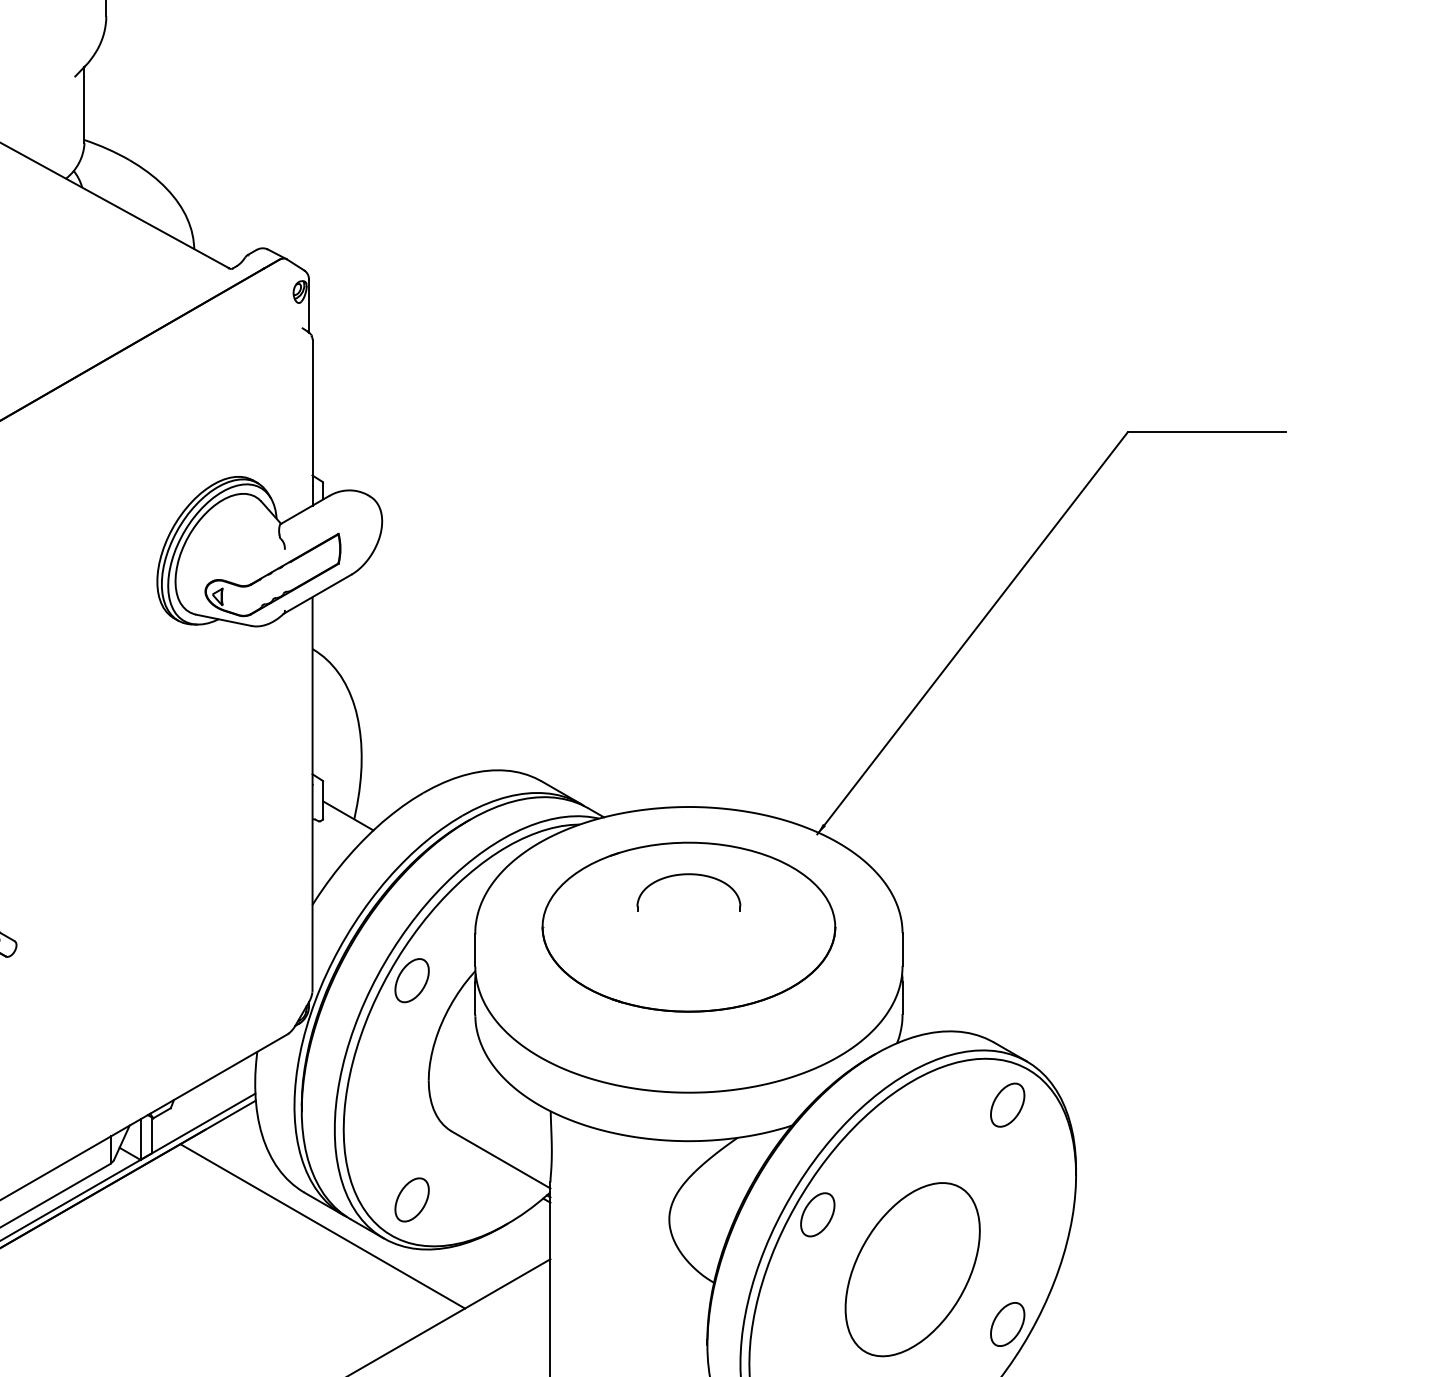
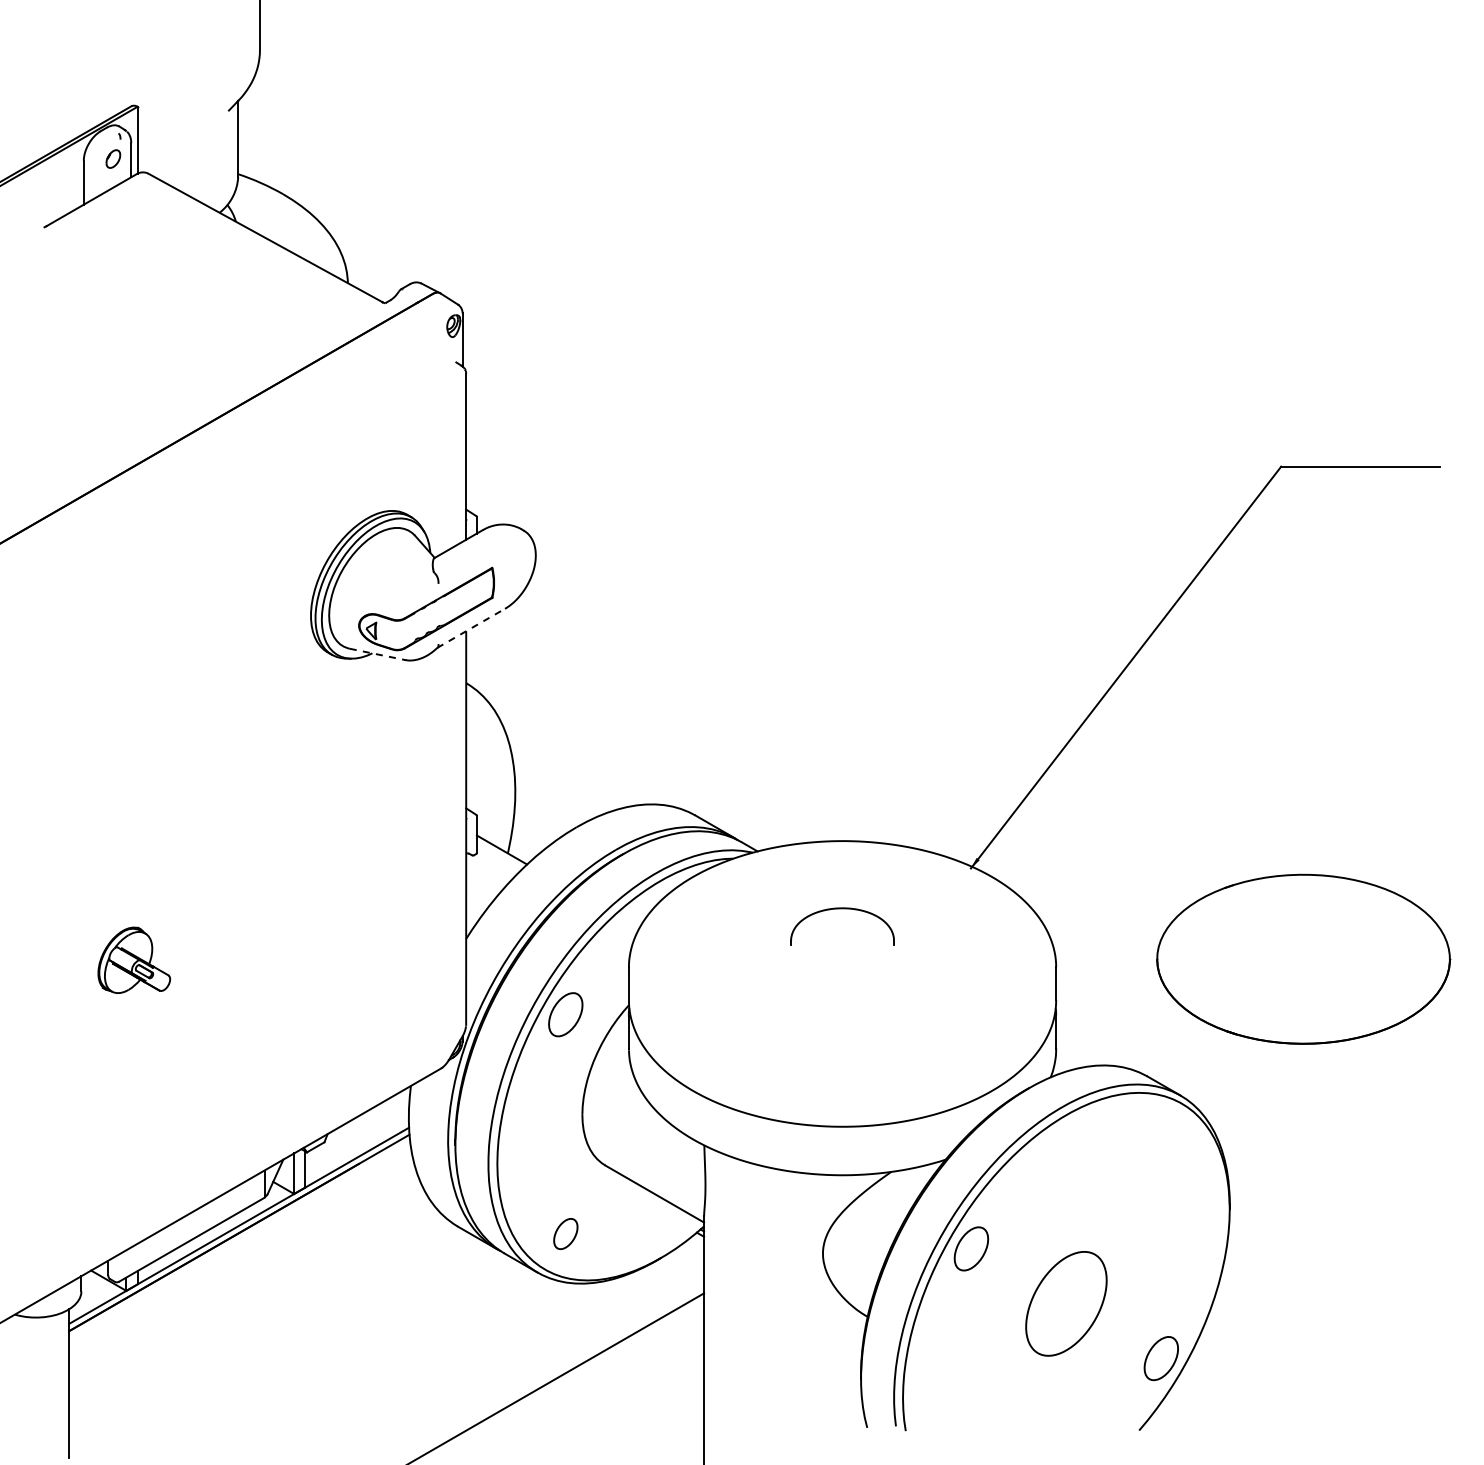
line: (317, 594) -> (471, 628), solid -> dashed
line: (223, 620) -> (377, 654), solid -> dashed
part: (688, 926) -> (1303, 958), moved
part: (1006, 1104) -> (1160, 1138), removed
part: (411, 1199) -> (565, 1233), size x0.7
line: (322, 1226) -> (476, 1260), removed
part: (912, 1269) -> (1066, 1303), size x0.6

